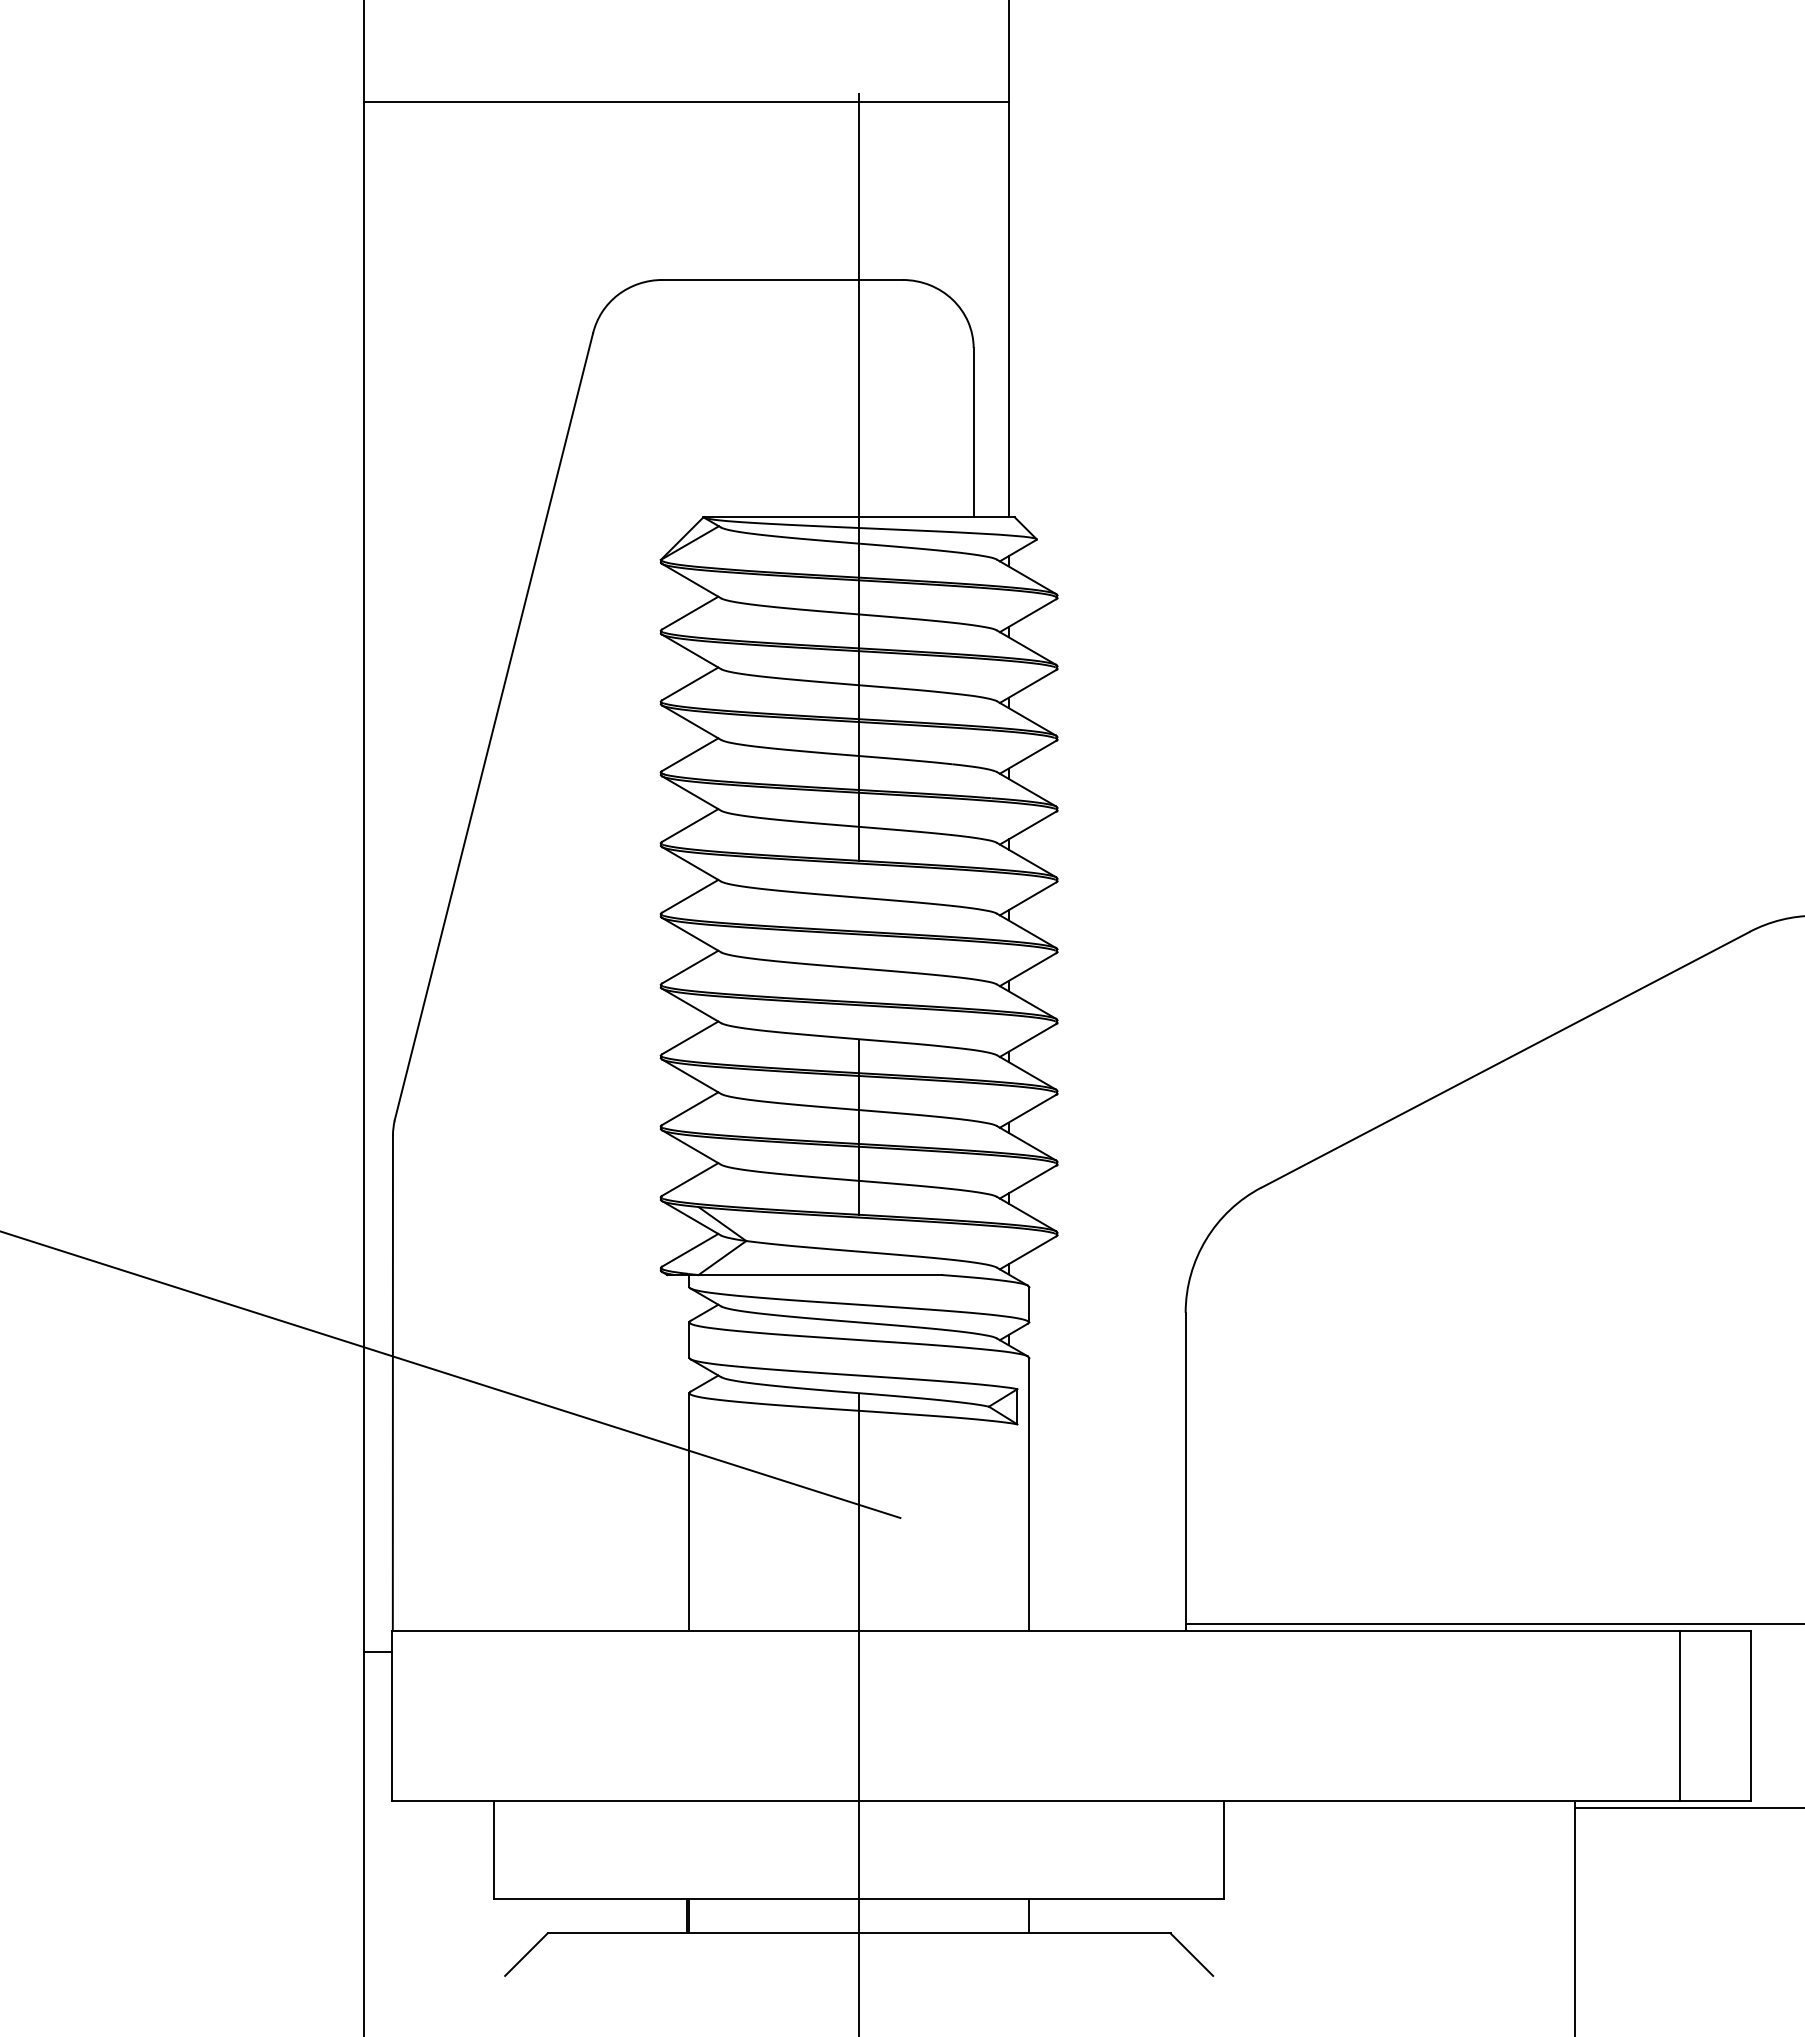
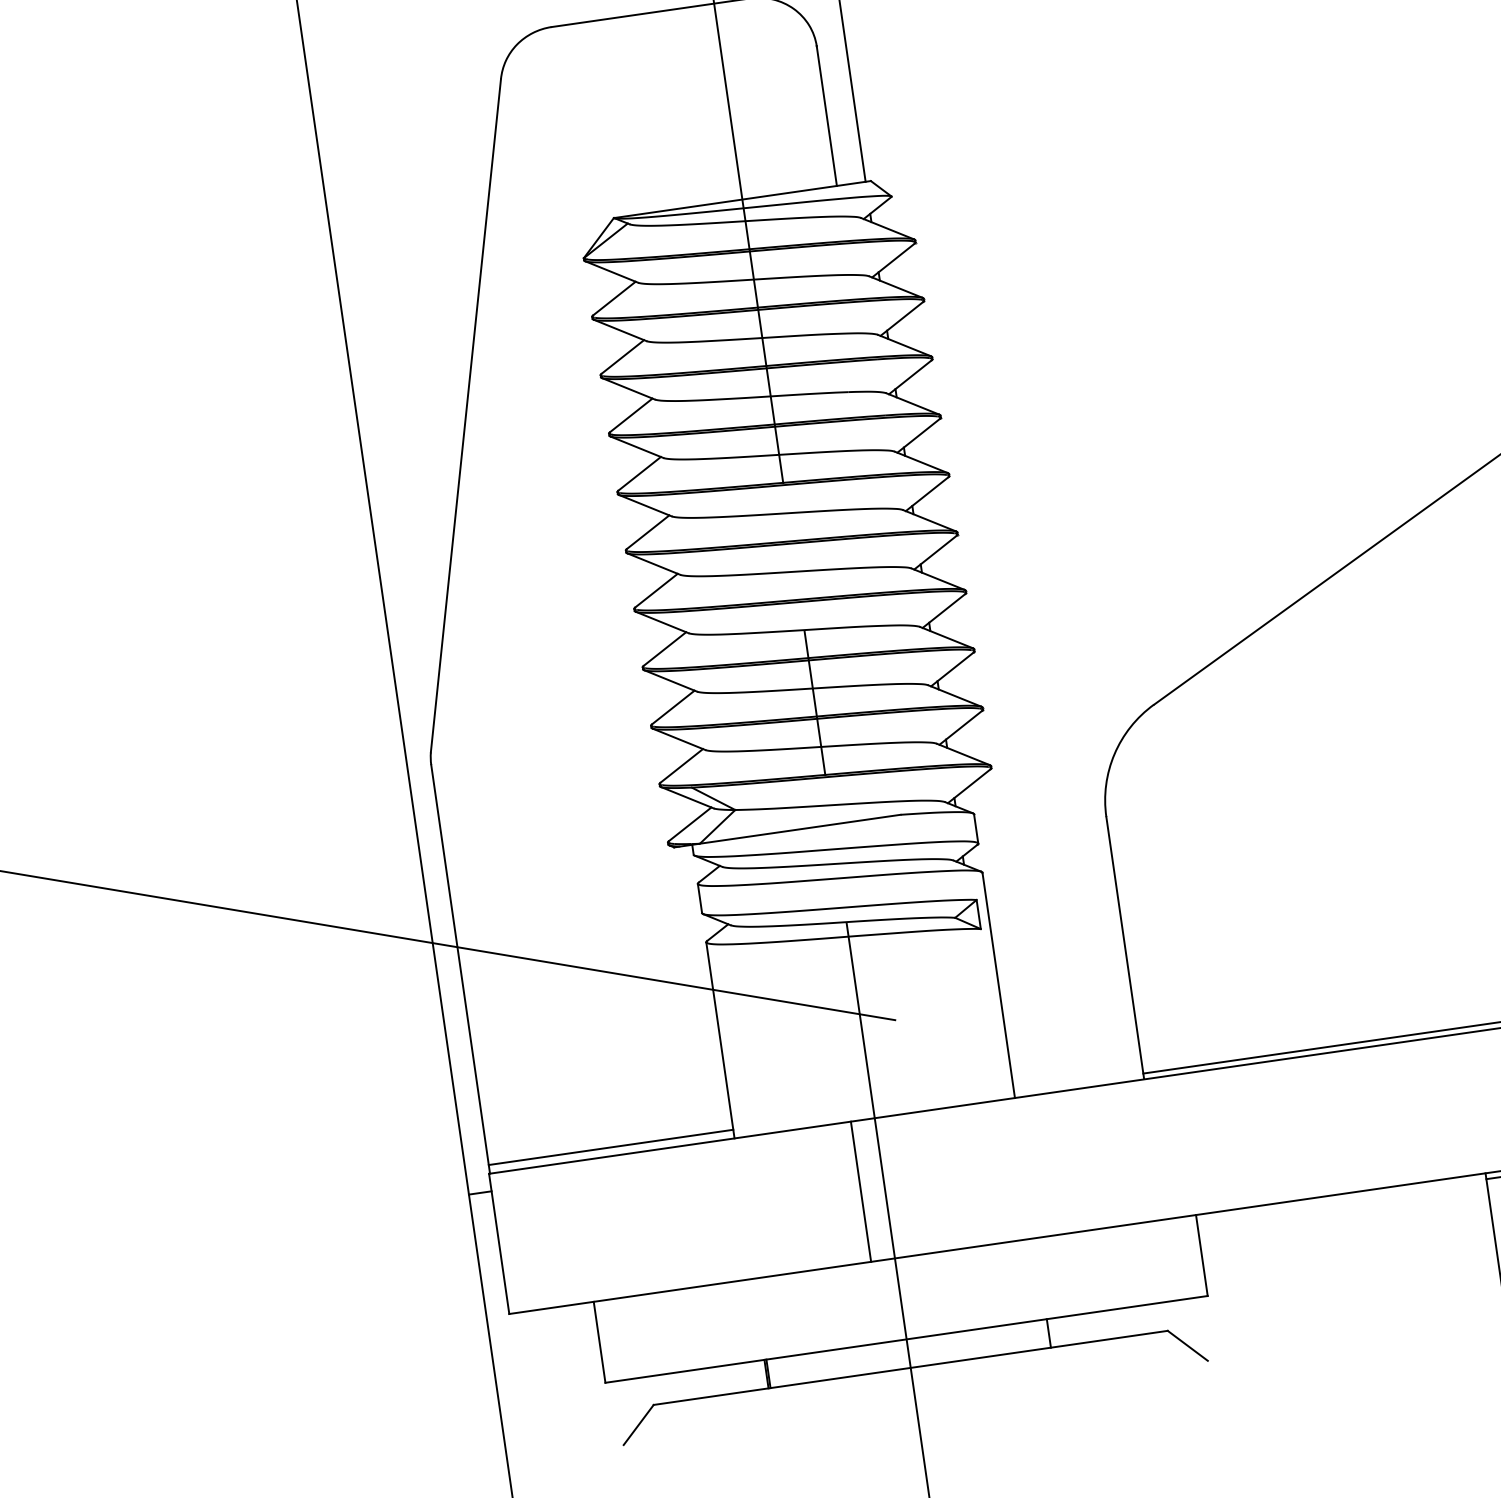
line: (540, 1620) -> (610, 1147), added
line: (830, 1715) -> (861, 1191), added

